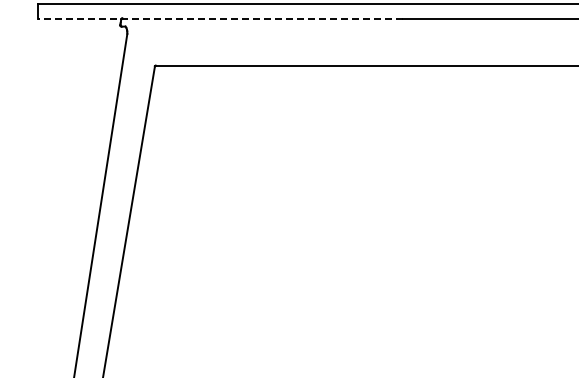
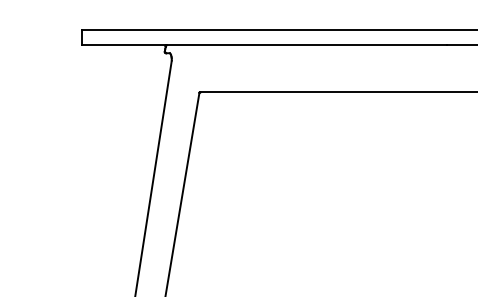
line: (219, 18) -> (263, 45), dashed -> solid

